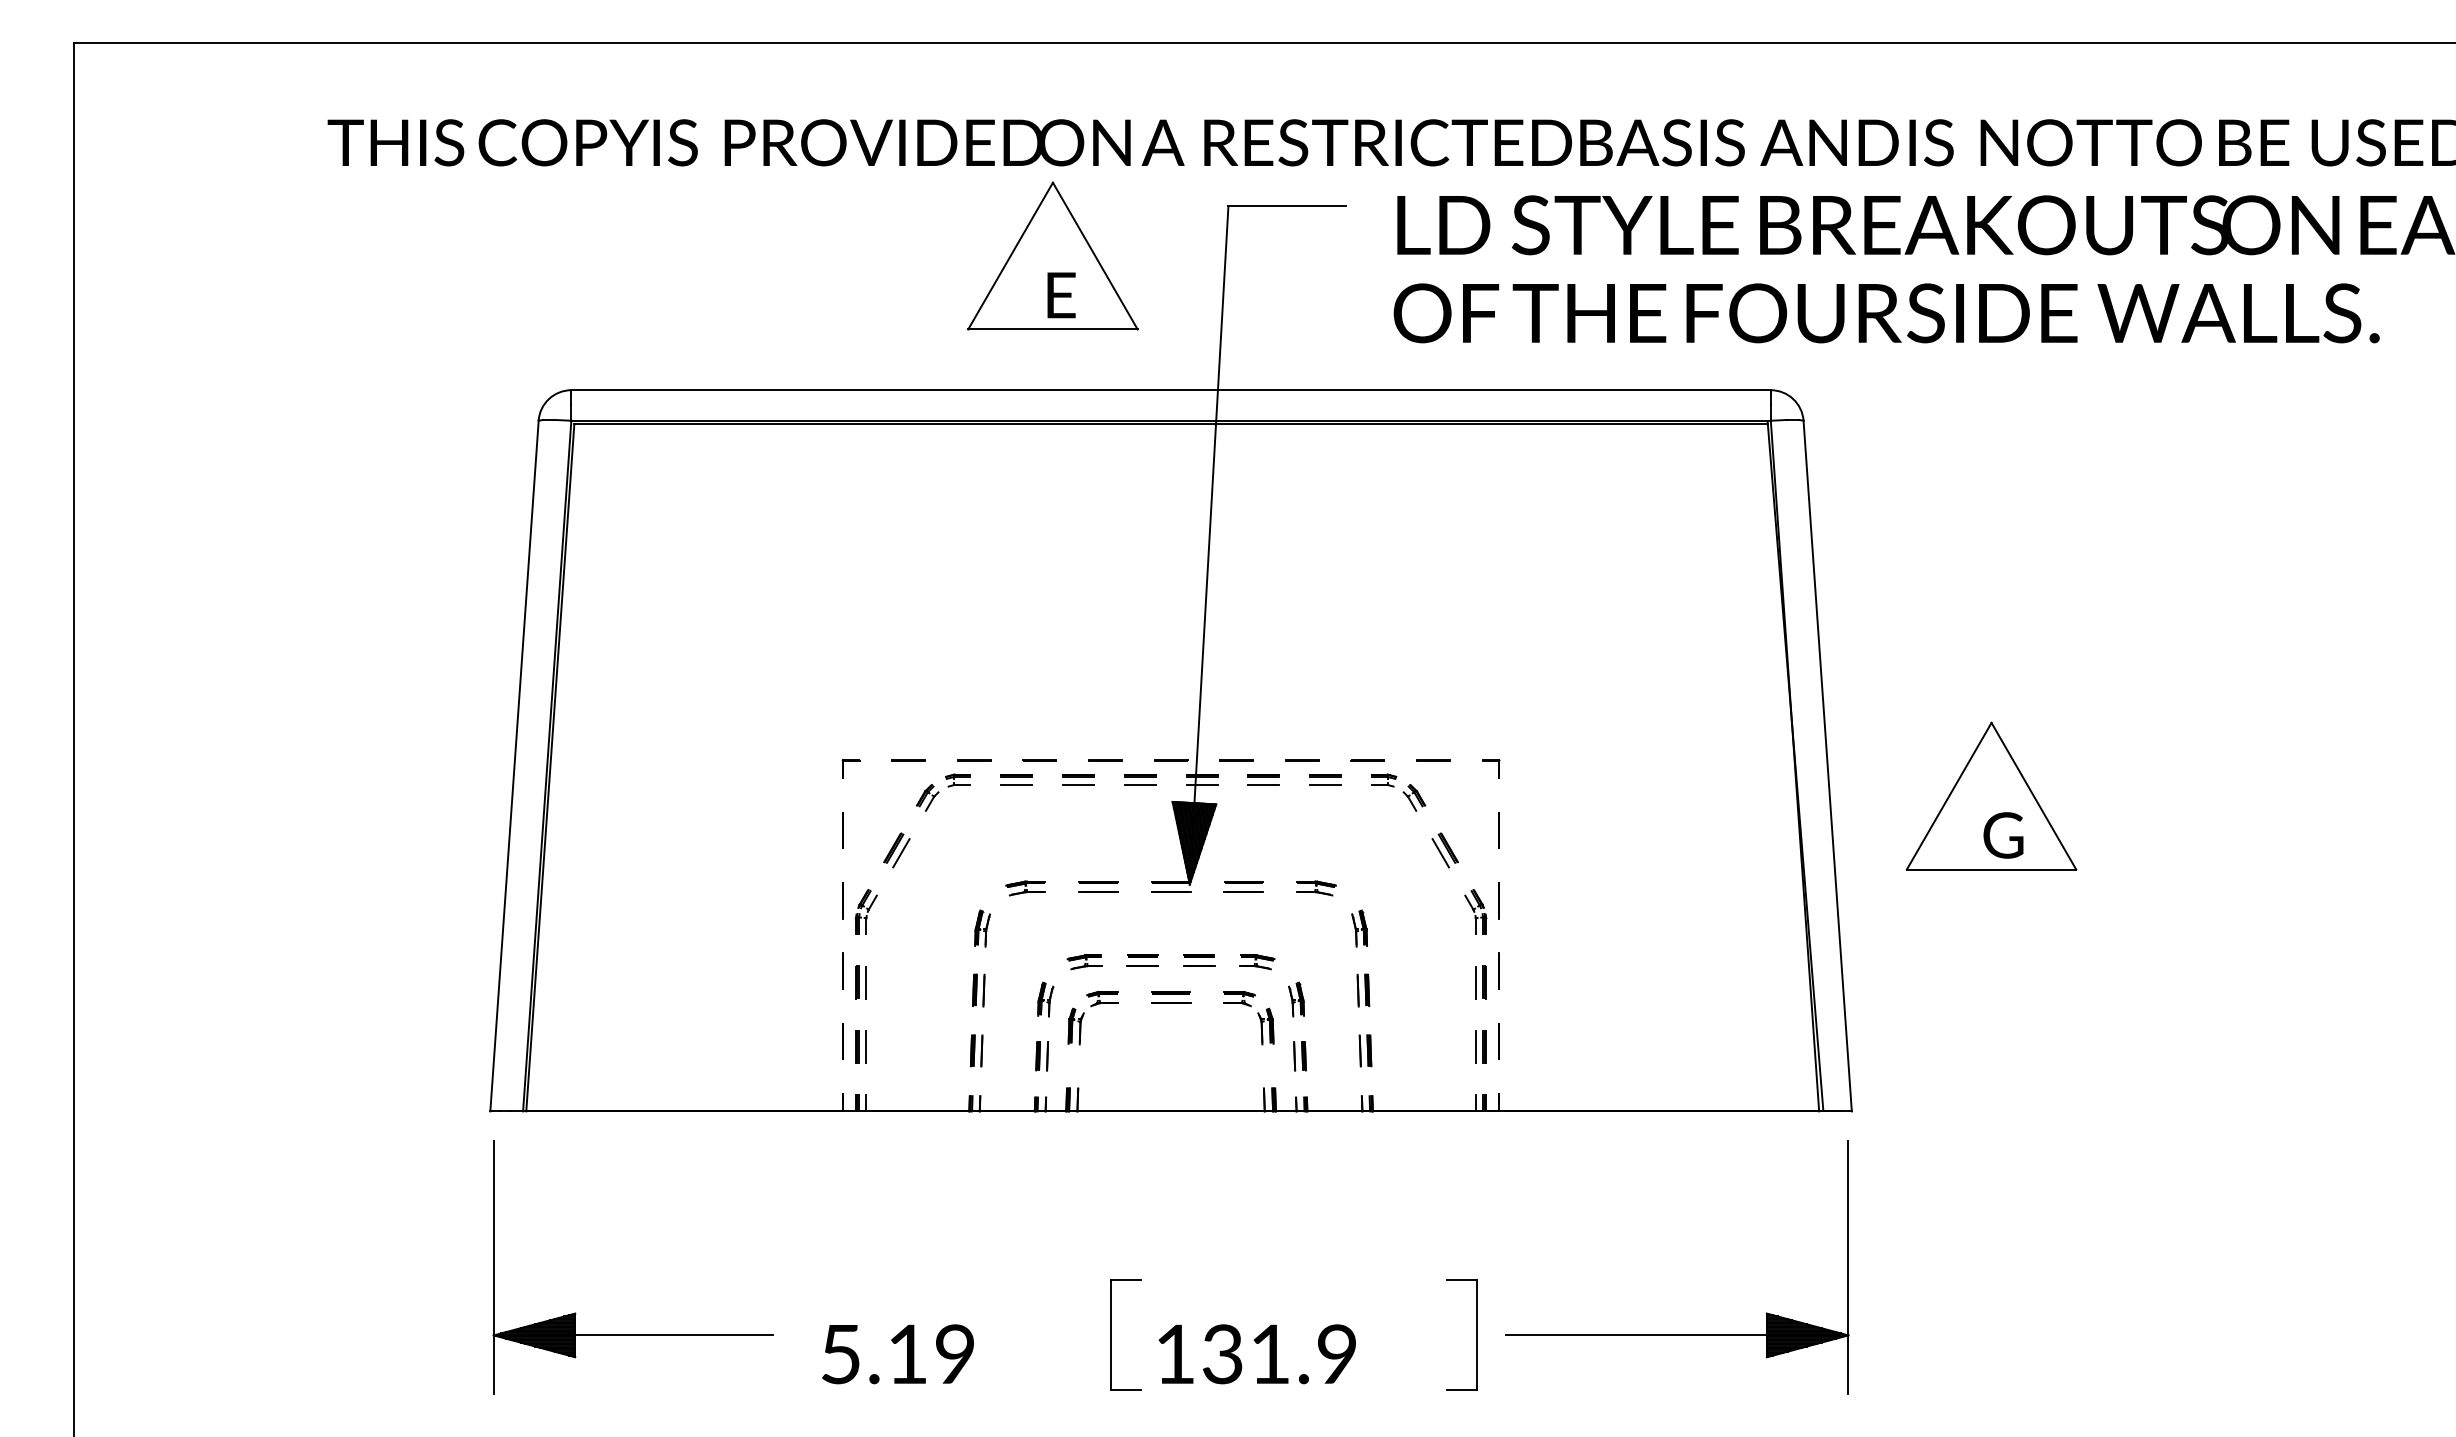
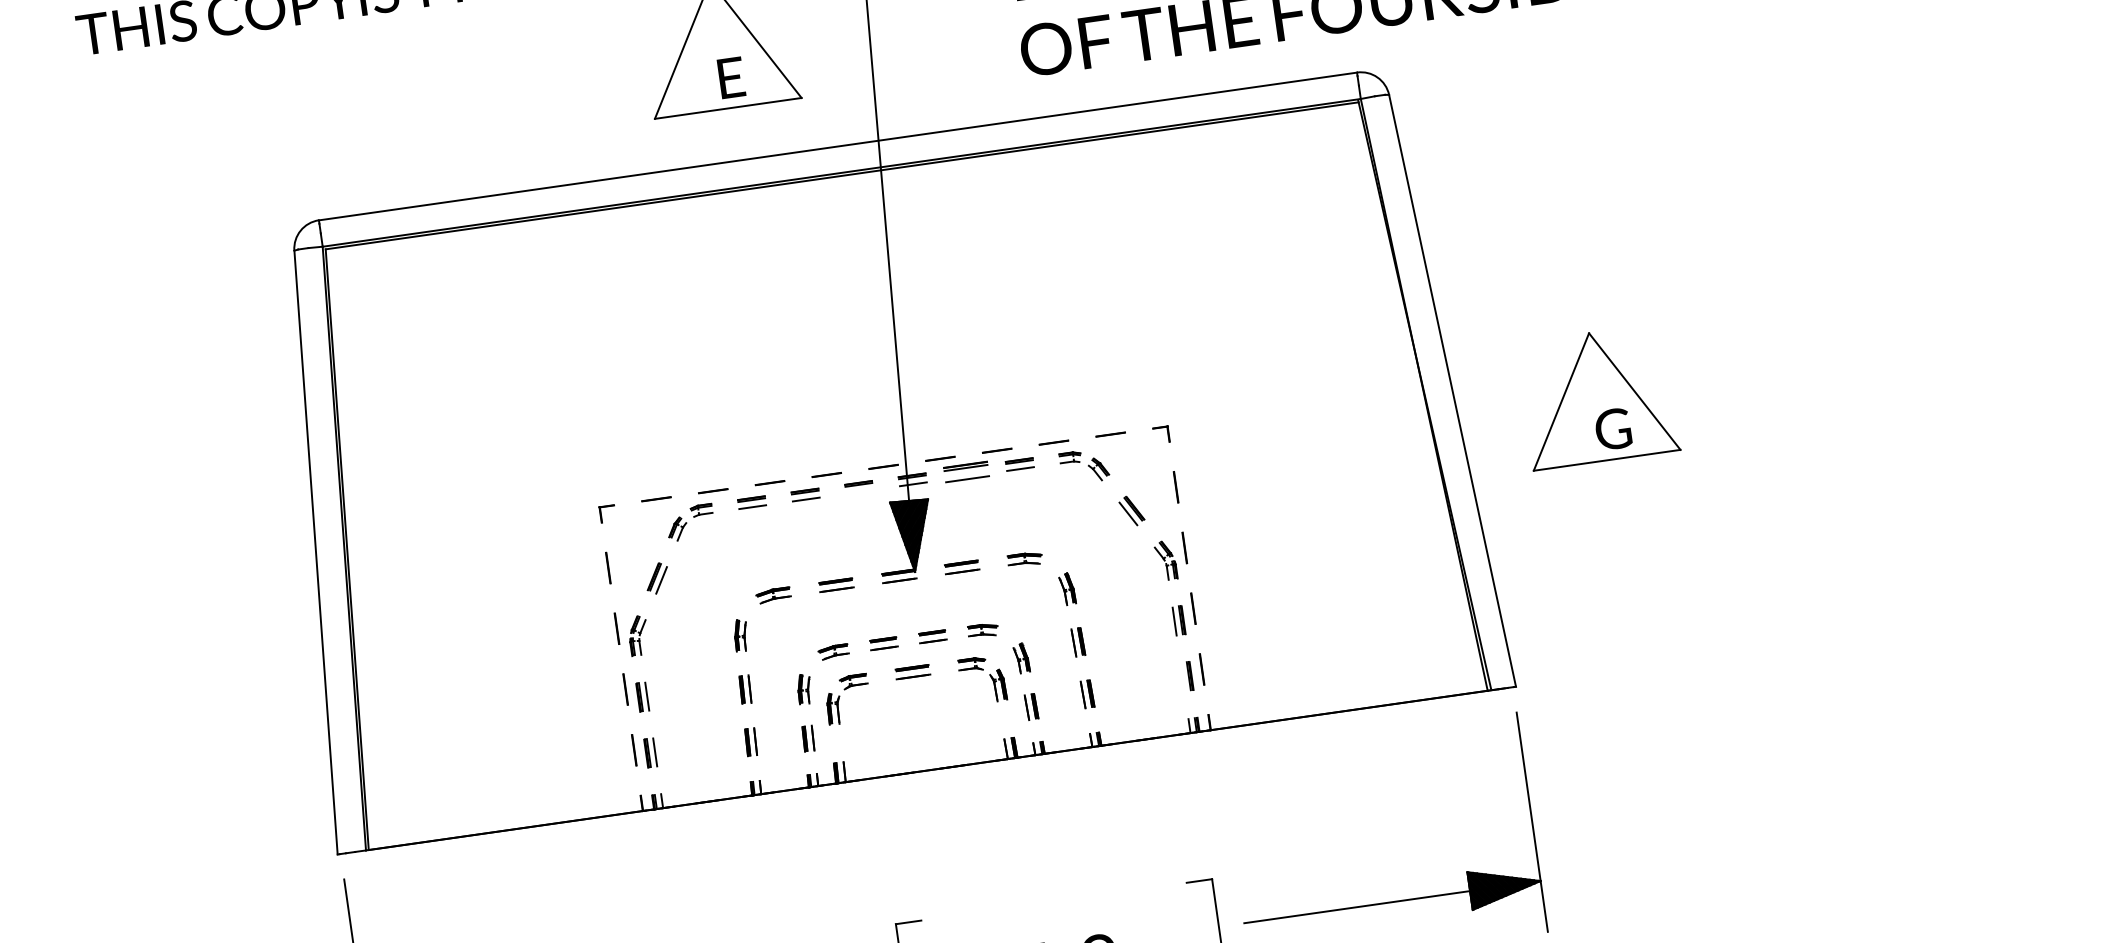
part: (1263, 779) -> (965, 471), size x1.6
line: (1139, 785) -> (859, 492), removed
line: (1475, 1046) -> (1182, 676), removed

